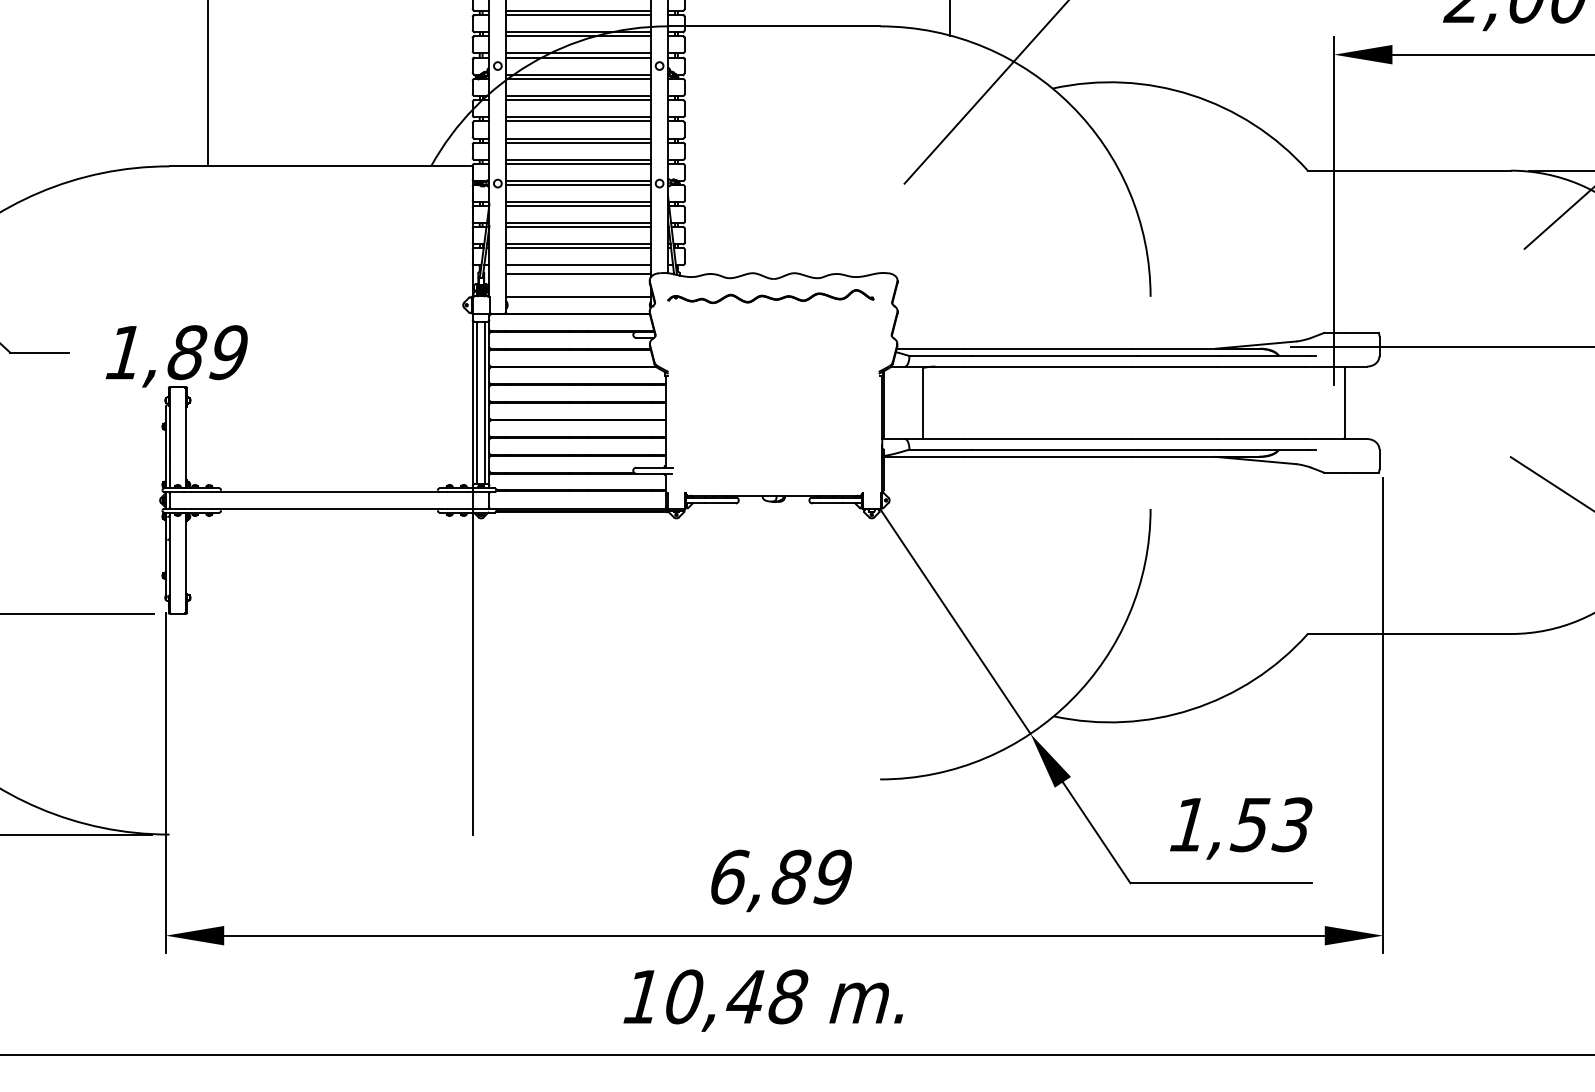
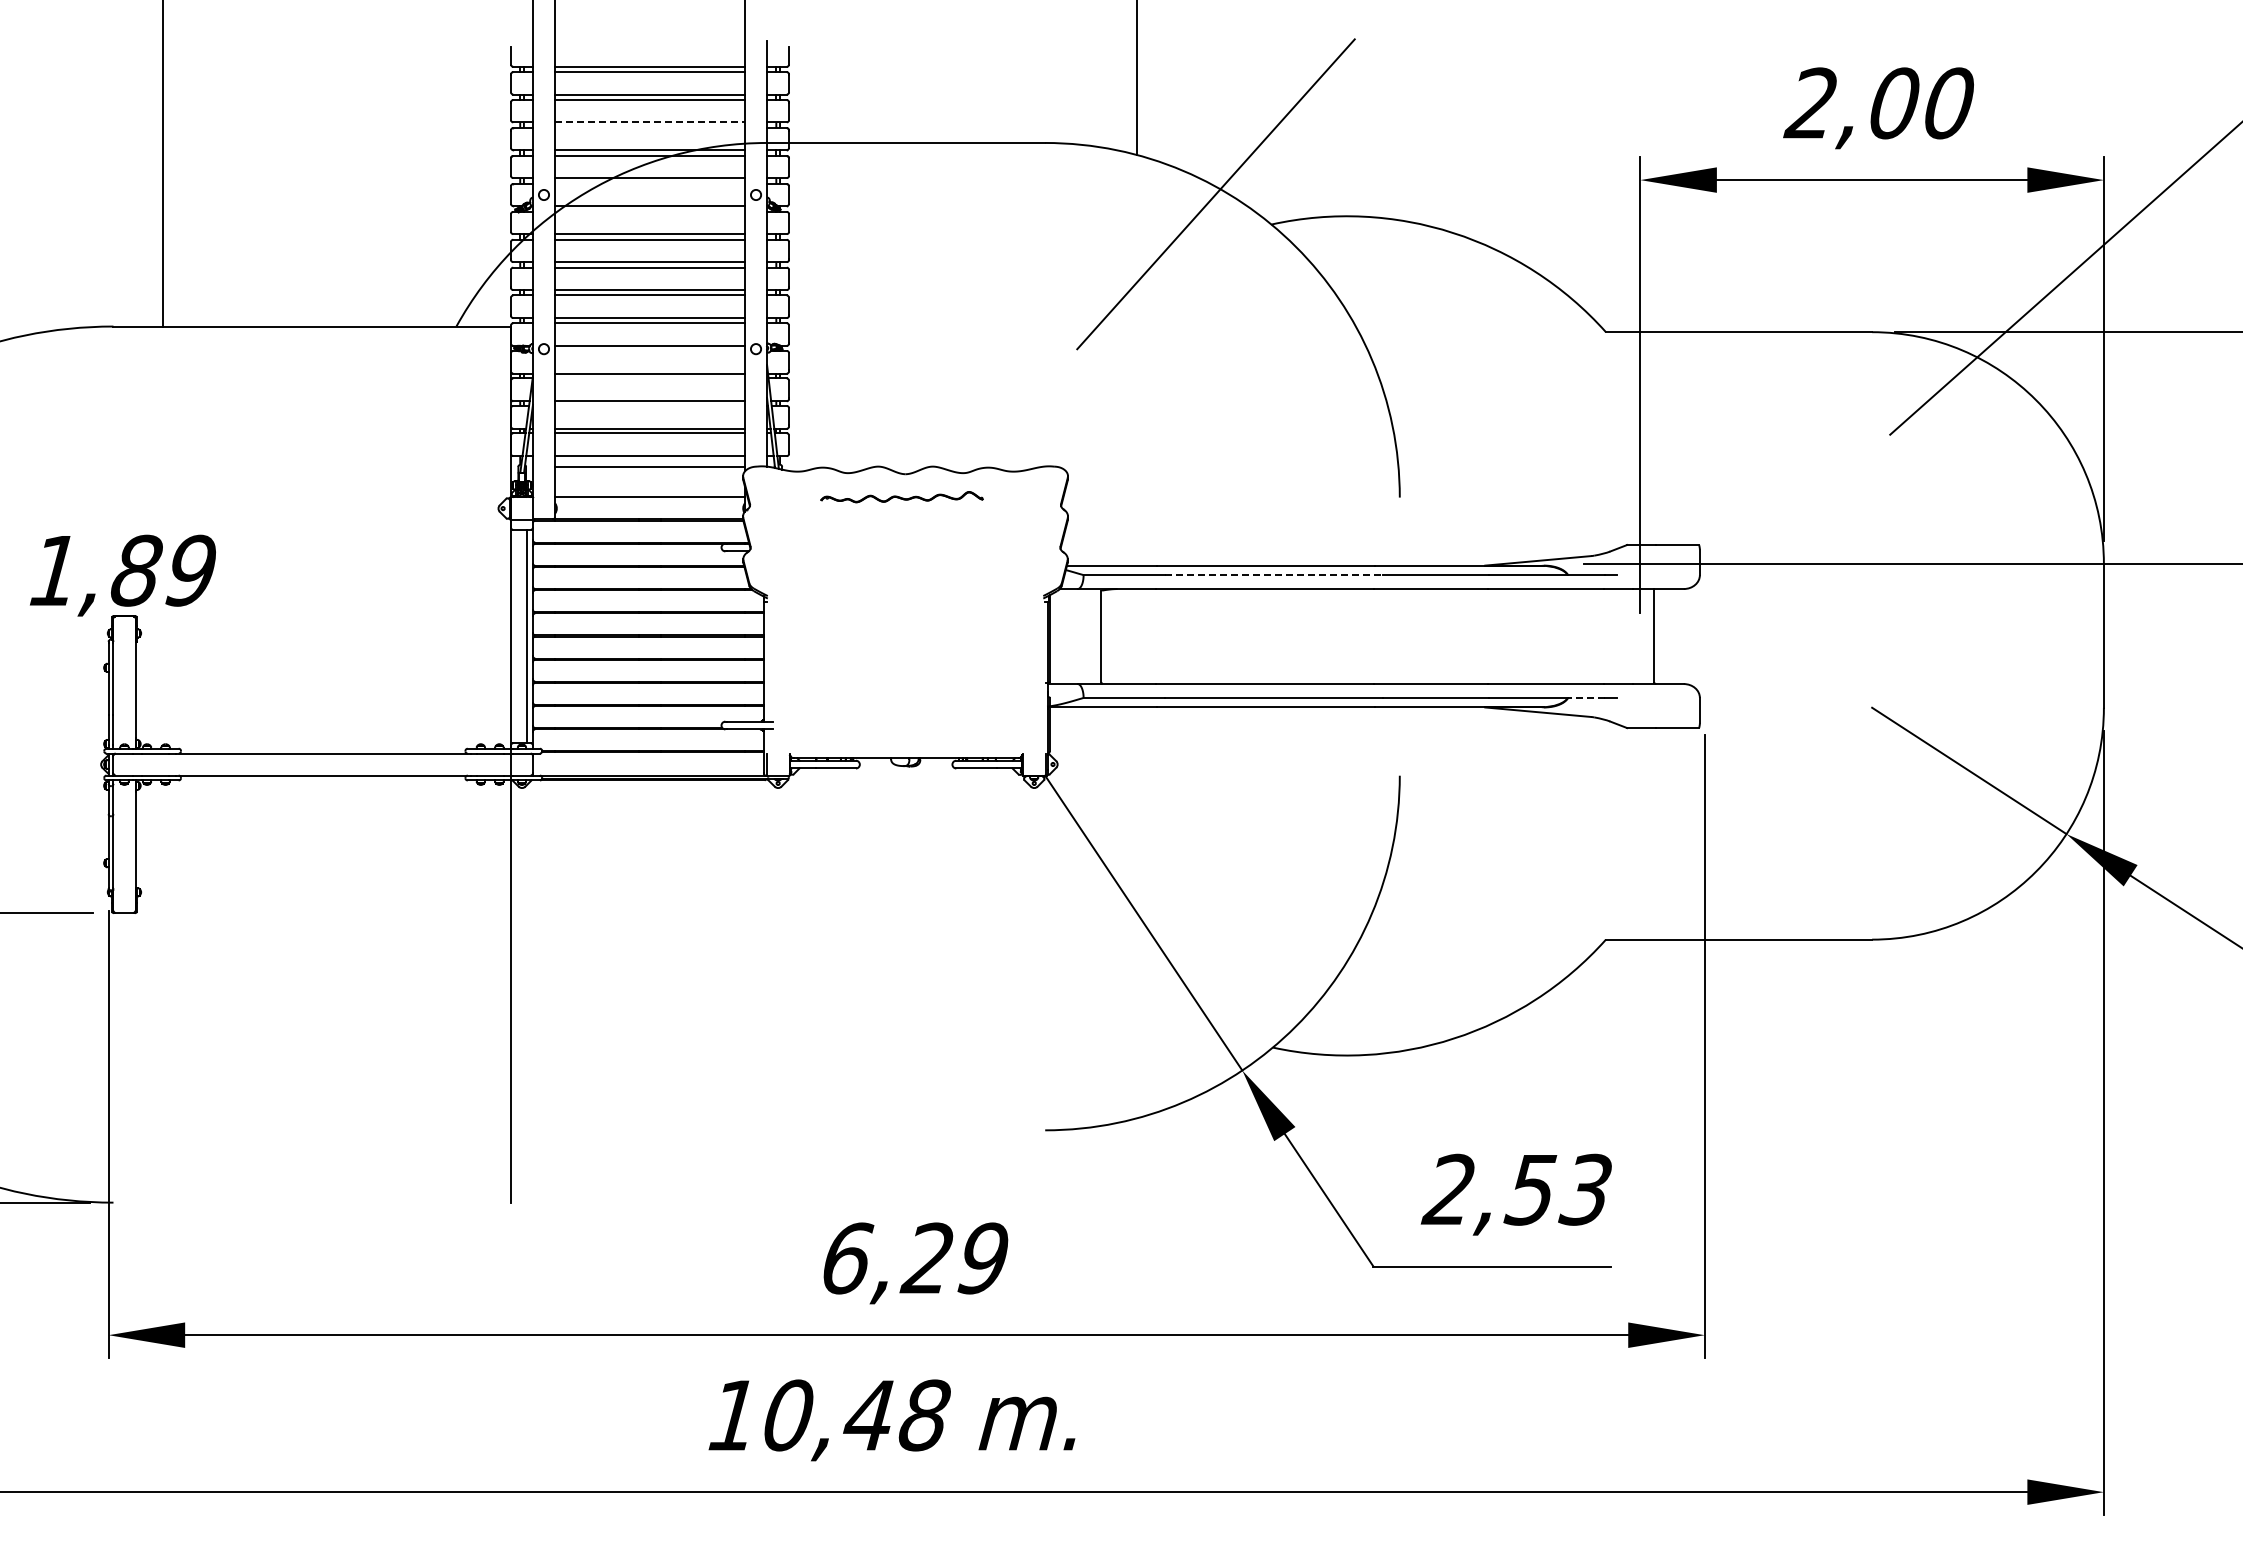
line: (579, 10) -> (650, 122), solid -> dashed
line: (579, 15) -> (650, 128), removed
line: (579, 57) -> (650, 183), removed
line: (579, 78) -> (650, 211), removed
line: (579, 184) -> (650, 350), removed
line: (579, 206) -> (650, 378), removed
line: (579, 226) -> (650, 405), removed
part: (770, 296) -> (901, 496), size x0.6
line: (1055, 356) -> (1274, 575), solid -> dashed
line: (476, 402) -> (516, 636), removed
line: (1292, 449) -> (1586, 697), solid -> dashed
text: (1186, 823) -> (1447, 1188), 1,53 -> 2,53
text: (790, 877) -> (927, 1258), 6,89 -> 6,29

